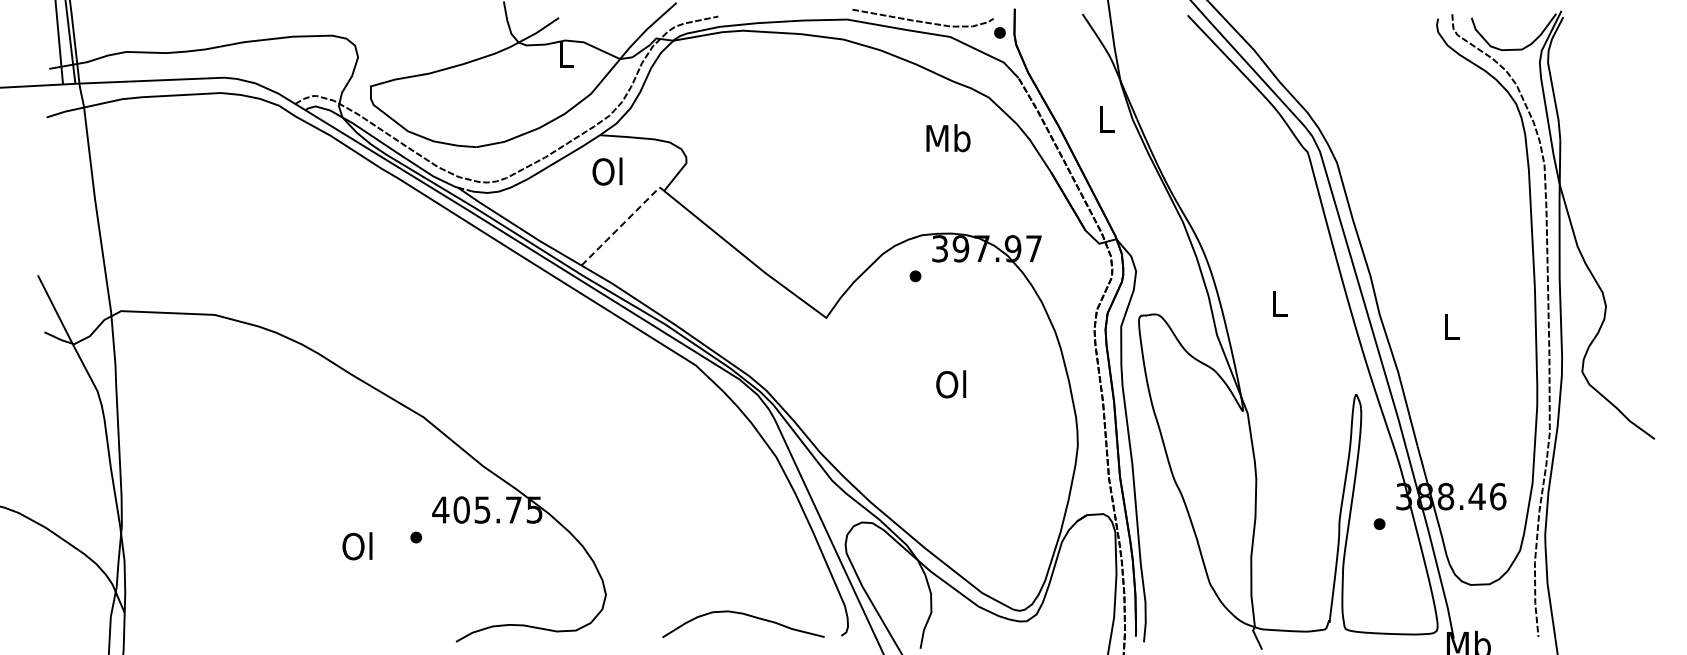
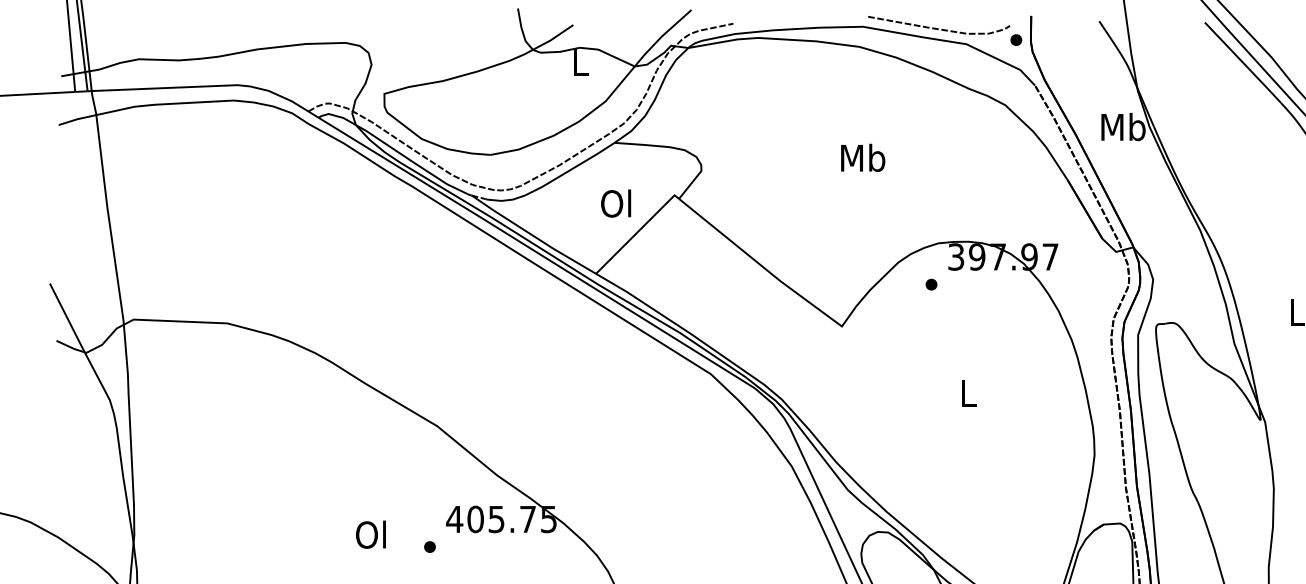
text: (1106, 119) -> (1123, 127), L -> Mb
text: (948, 138) -> (863, 158), moved
text: (607, 171) -> (616, 203), moved
line: (623, 223) -> (638, 231), dashed -> solid
text: (951, 384) -> (967, 393), Ol -> L
text: (357, 546) -> (370, 534), moved

